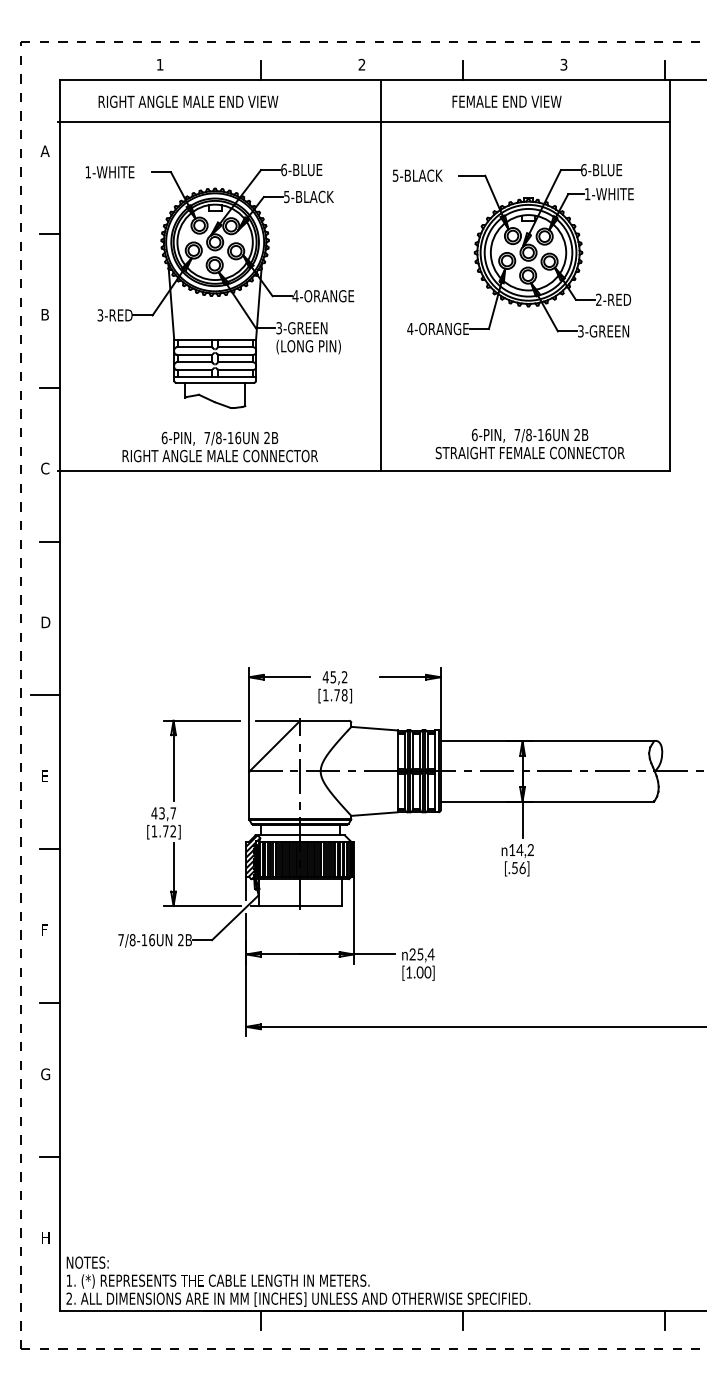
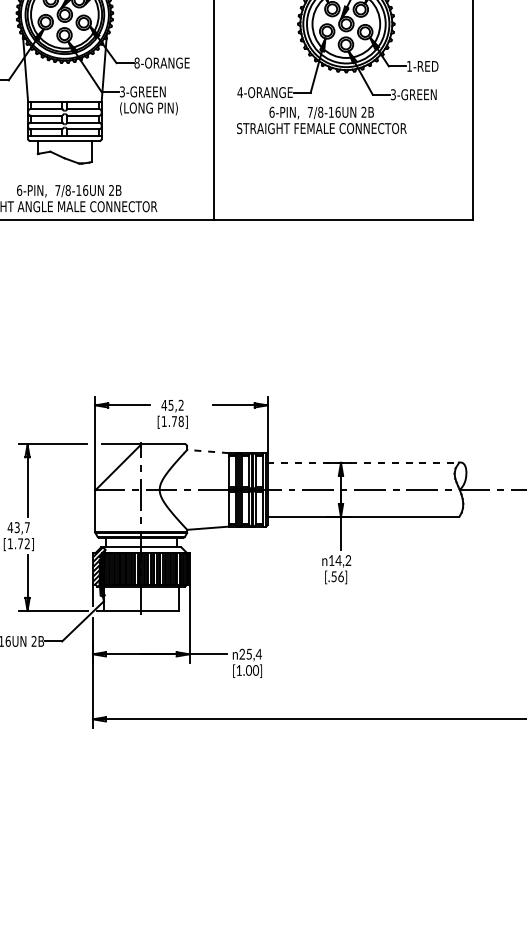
text: (295, 296) -> (137, 63), 4-ORANGE -> 8-ORANGE
text: (598, 299) -> (409, 66), 2-RED -> 1-RED
text: (529, 443) -> (321, 119), moved
line: (374, 728) -> (208, 451), solid -> dashed
line: (547, 741) -> (363, 463), solid -> dashed

